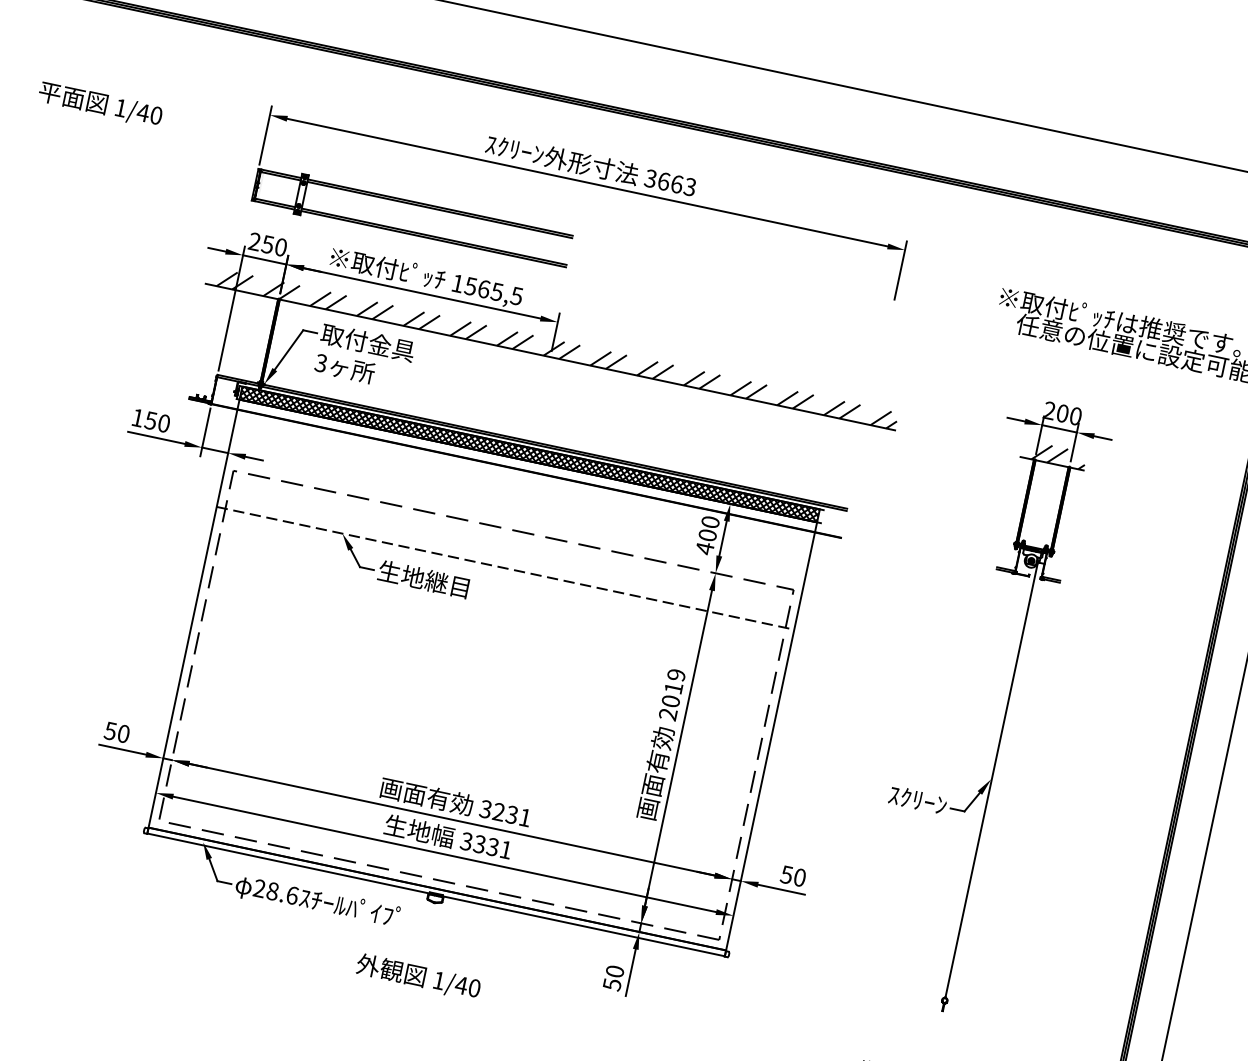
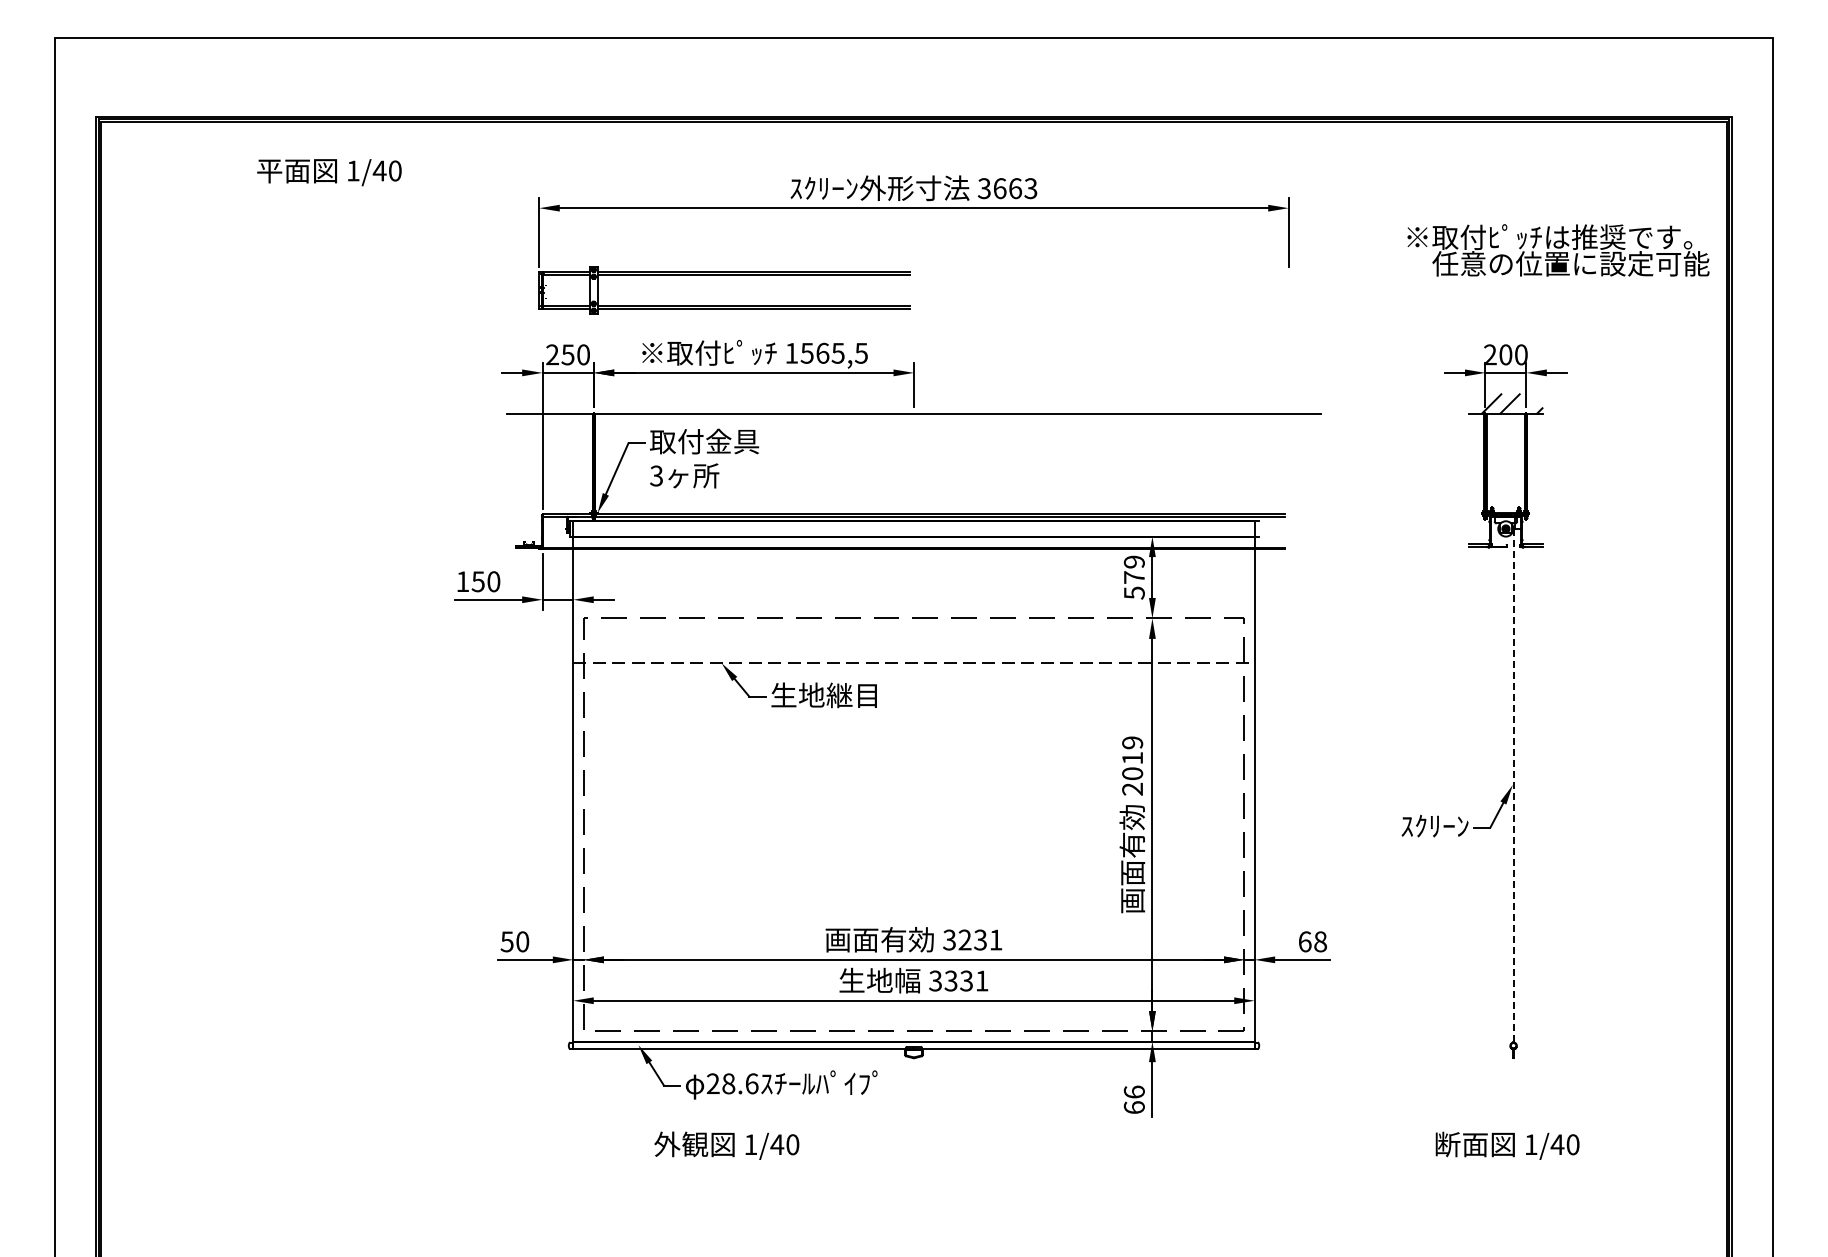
text: (100, 105) -> (329, 172), moved
hatch: (557, 349) -> (920, 403), removed
hatch: (529, 454) -> (913, 528), removed
text: (707, 535) -> (1133, 577), 400 -> 579
line: (991, 779) -> (1513, 784), solid -> dashed
text: (793, 875) -> (1312, 941), 50 -> 68
text: (418, 976) -> (726, 1145), moved
text: (612, 977) -> (1133, 1099), 50 -> 66

